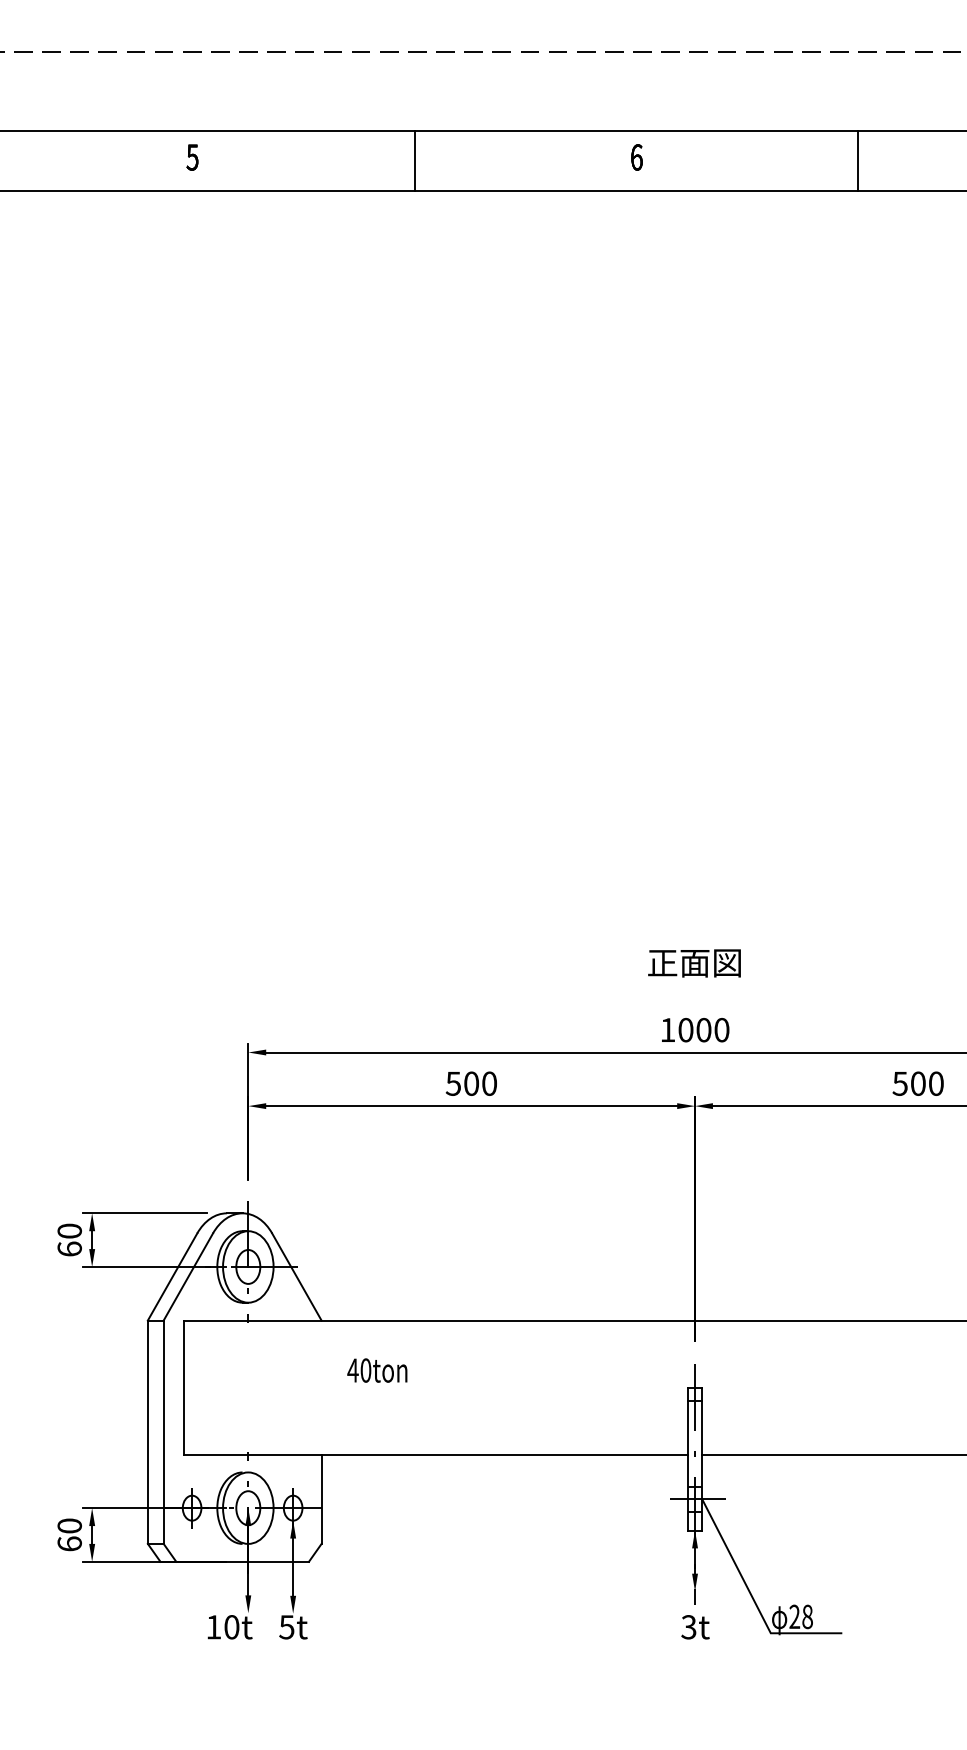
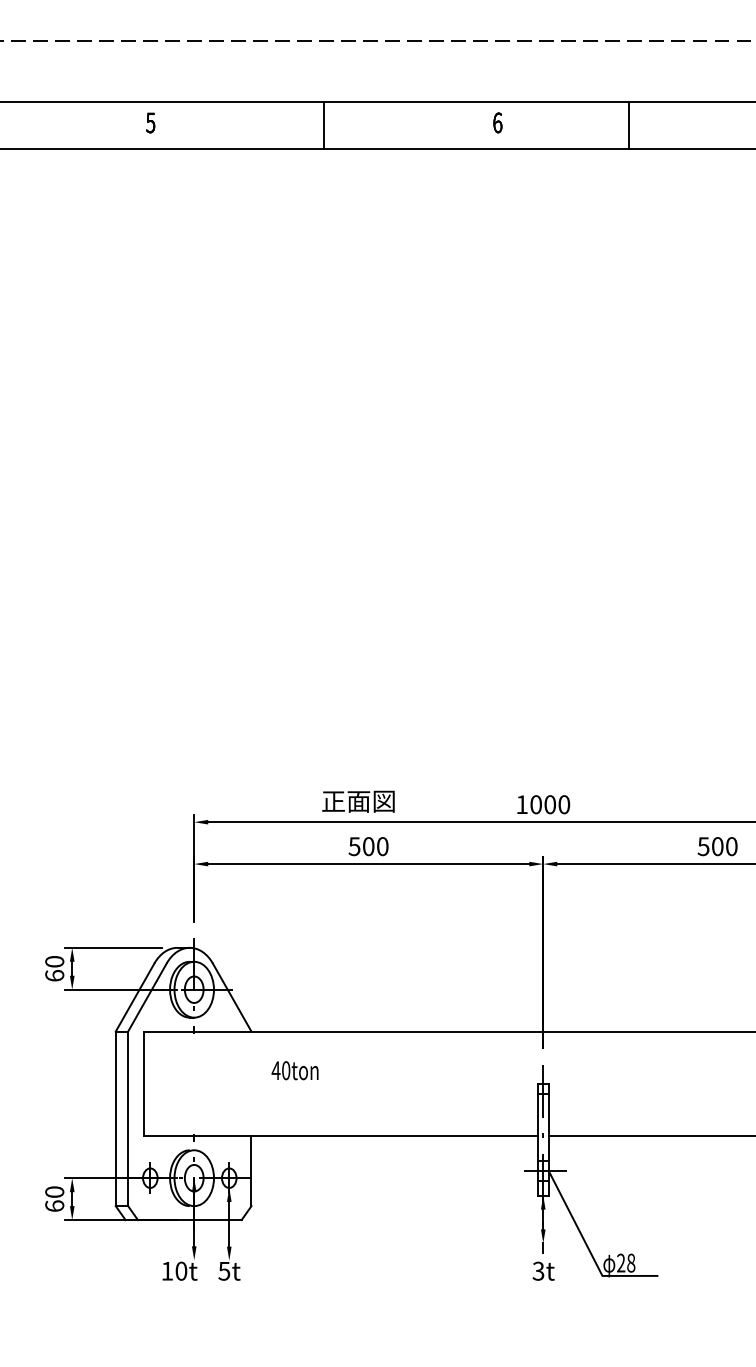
line: (858, 160) -> (628, 125), moved
text: (694, 963) -> (358, 801), moved

